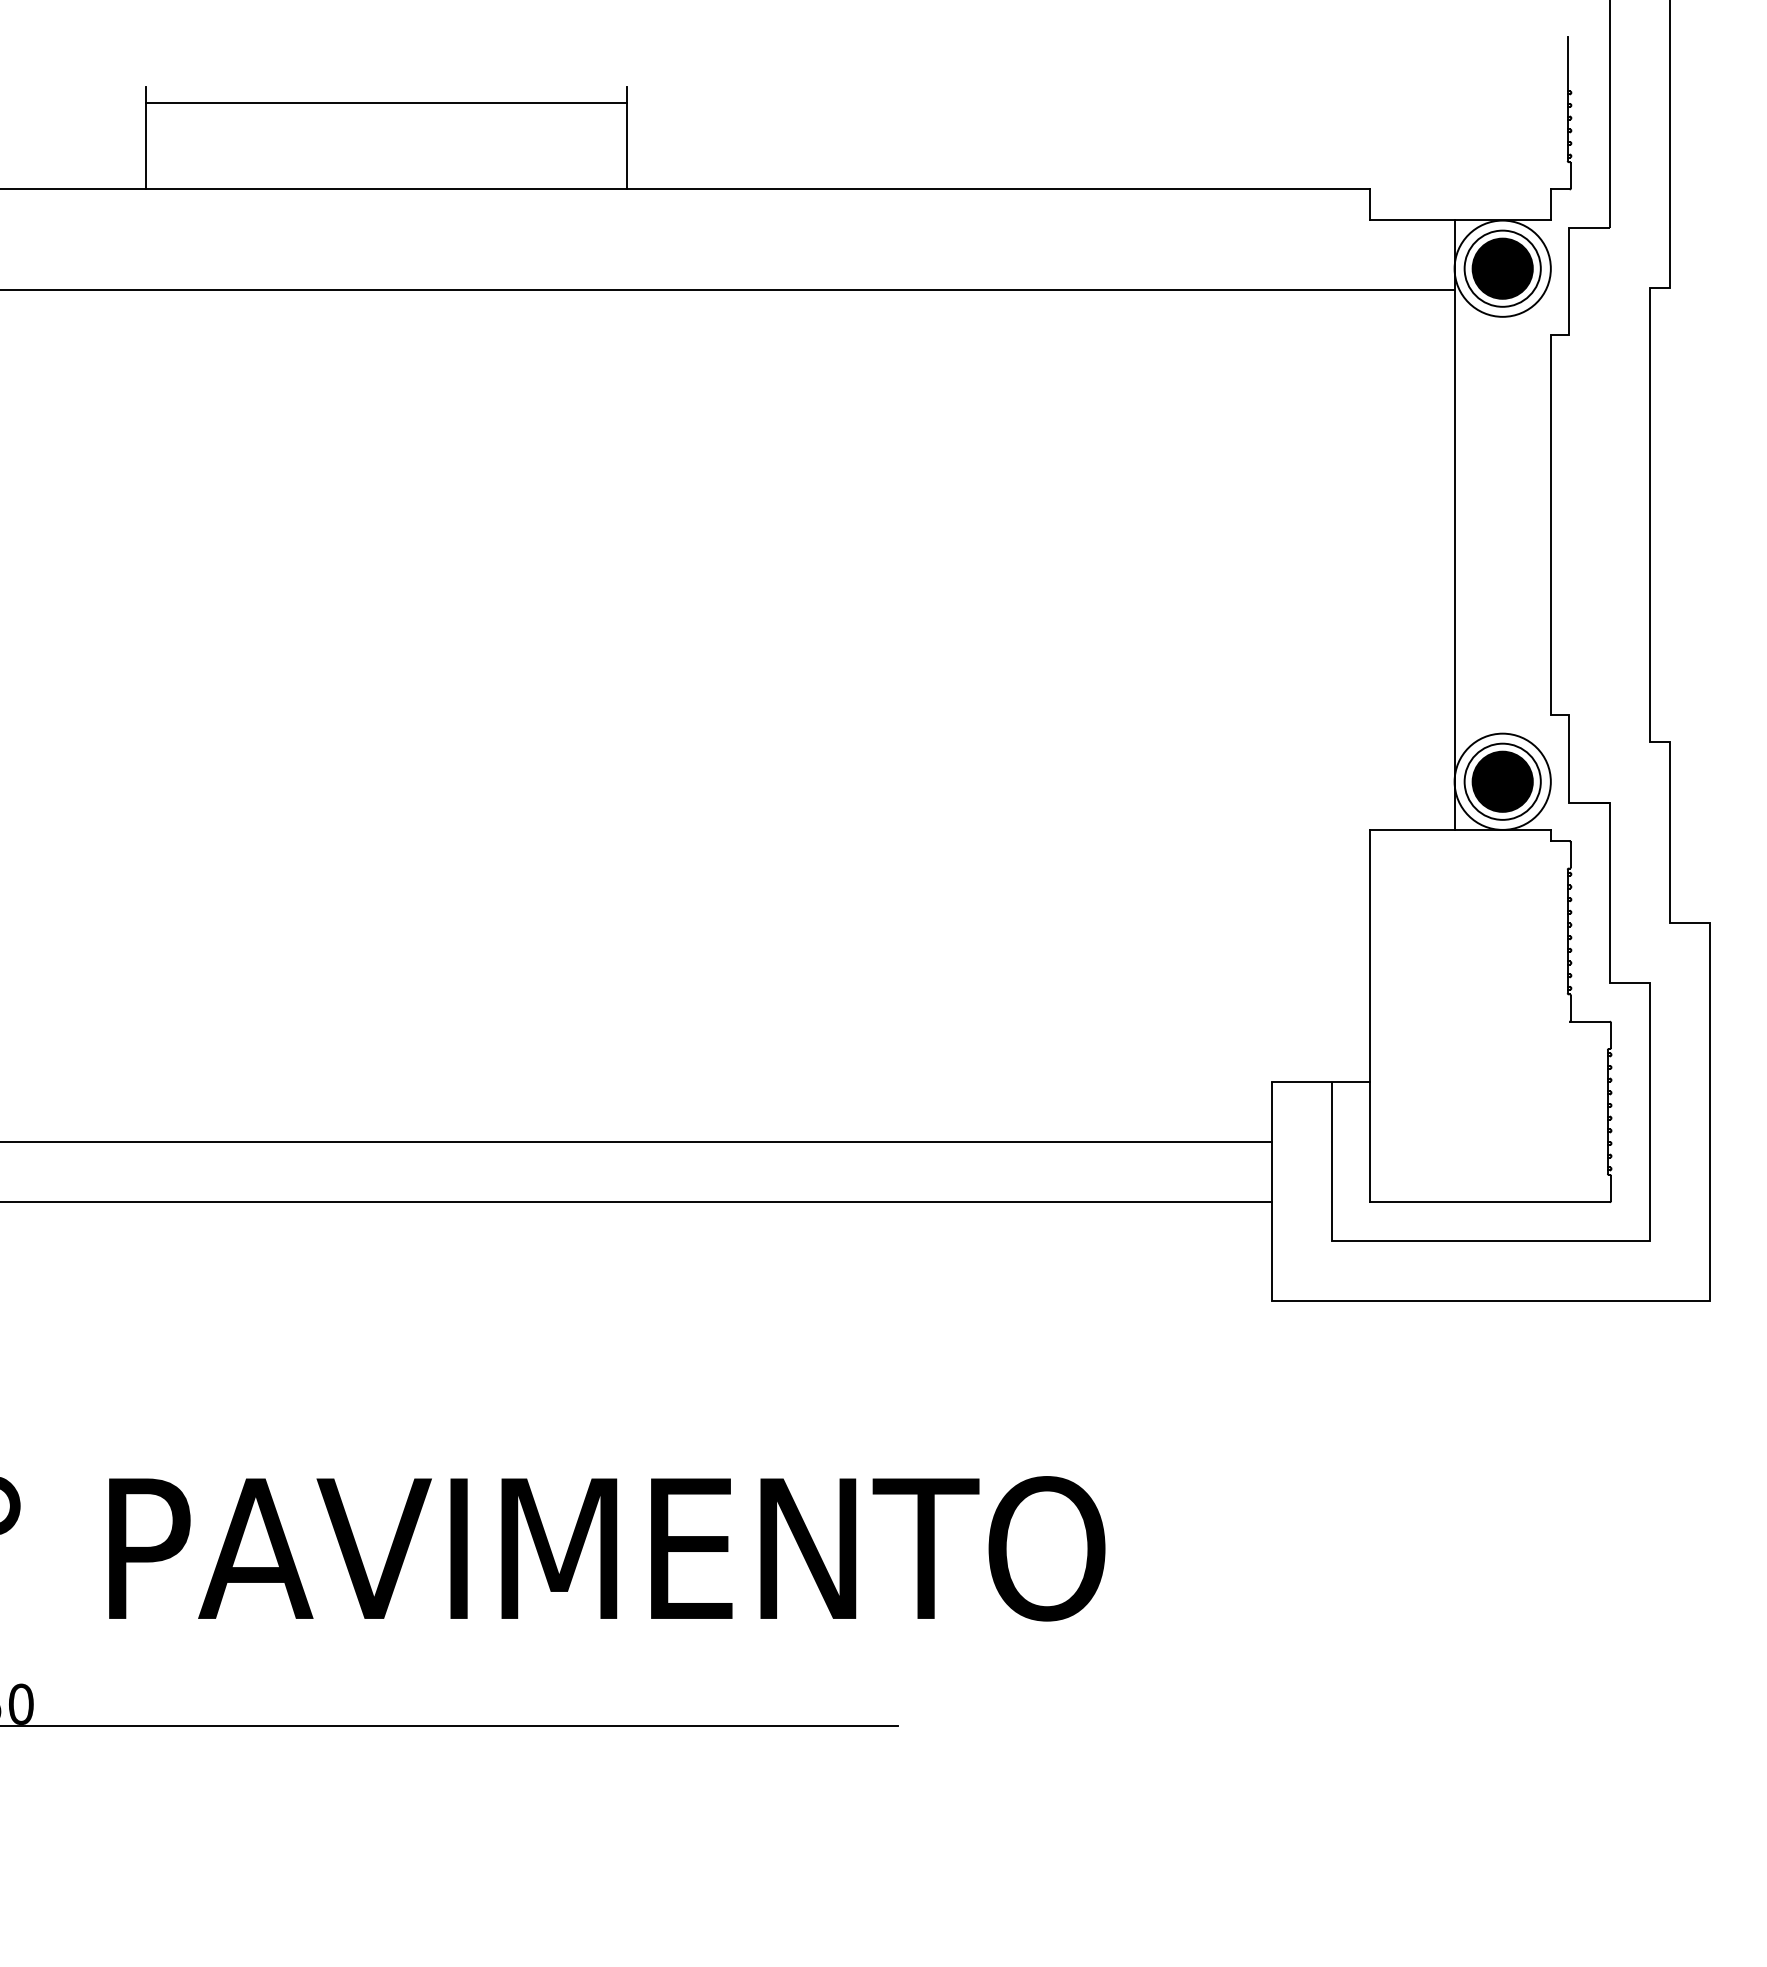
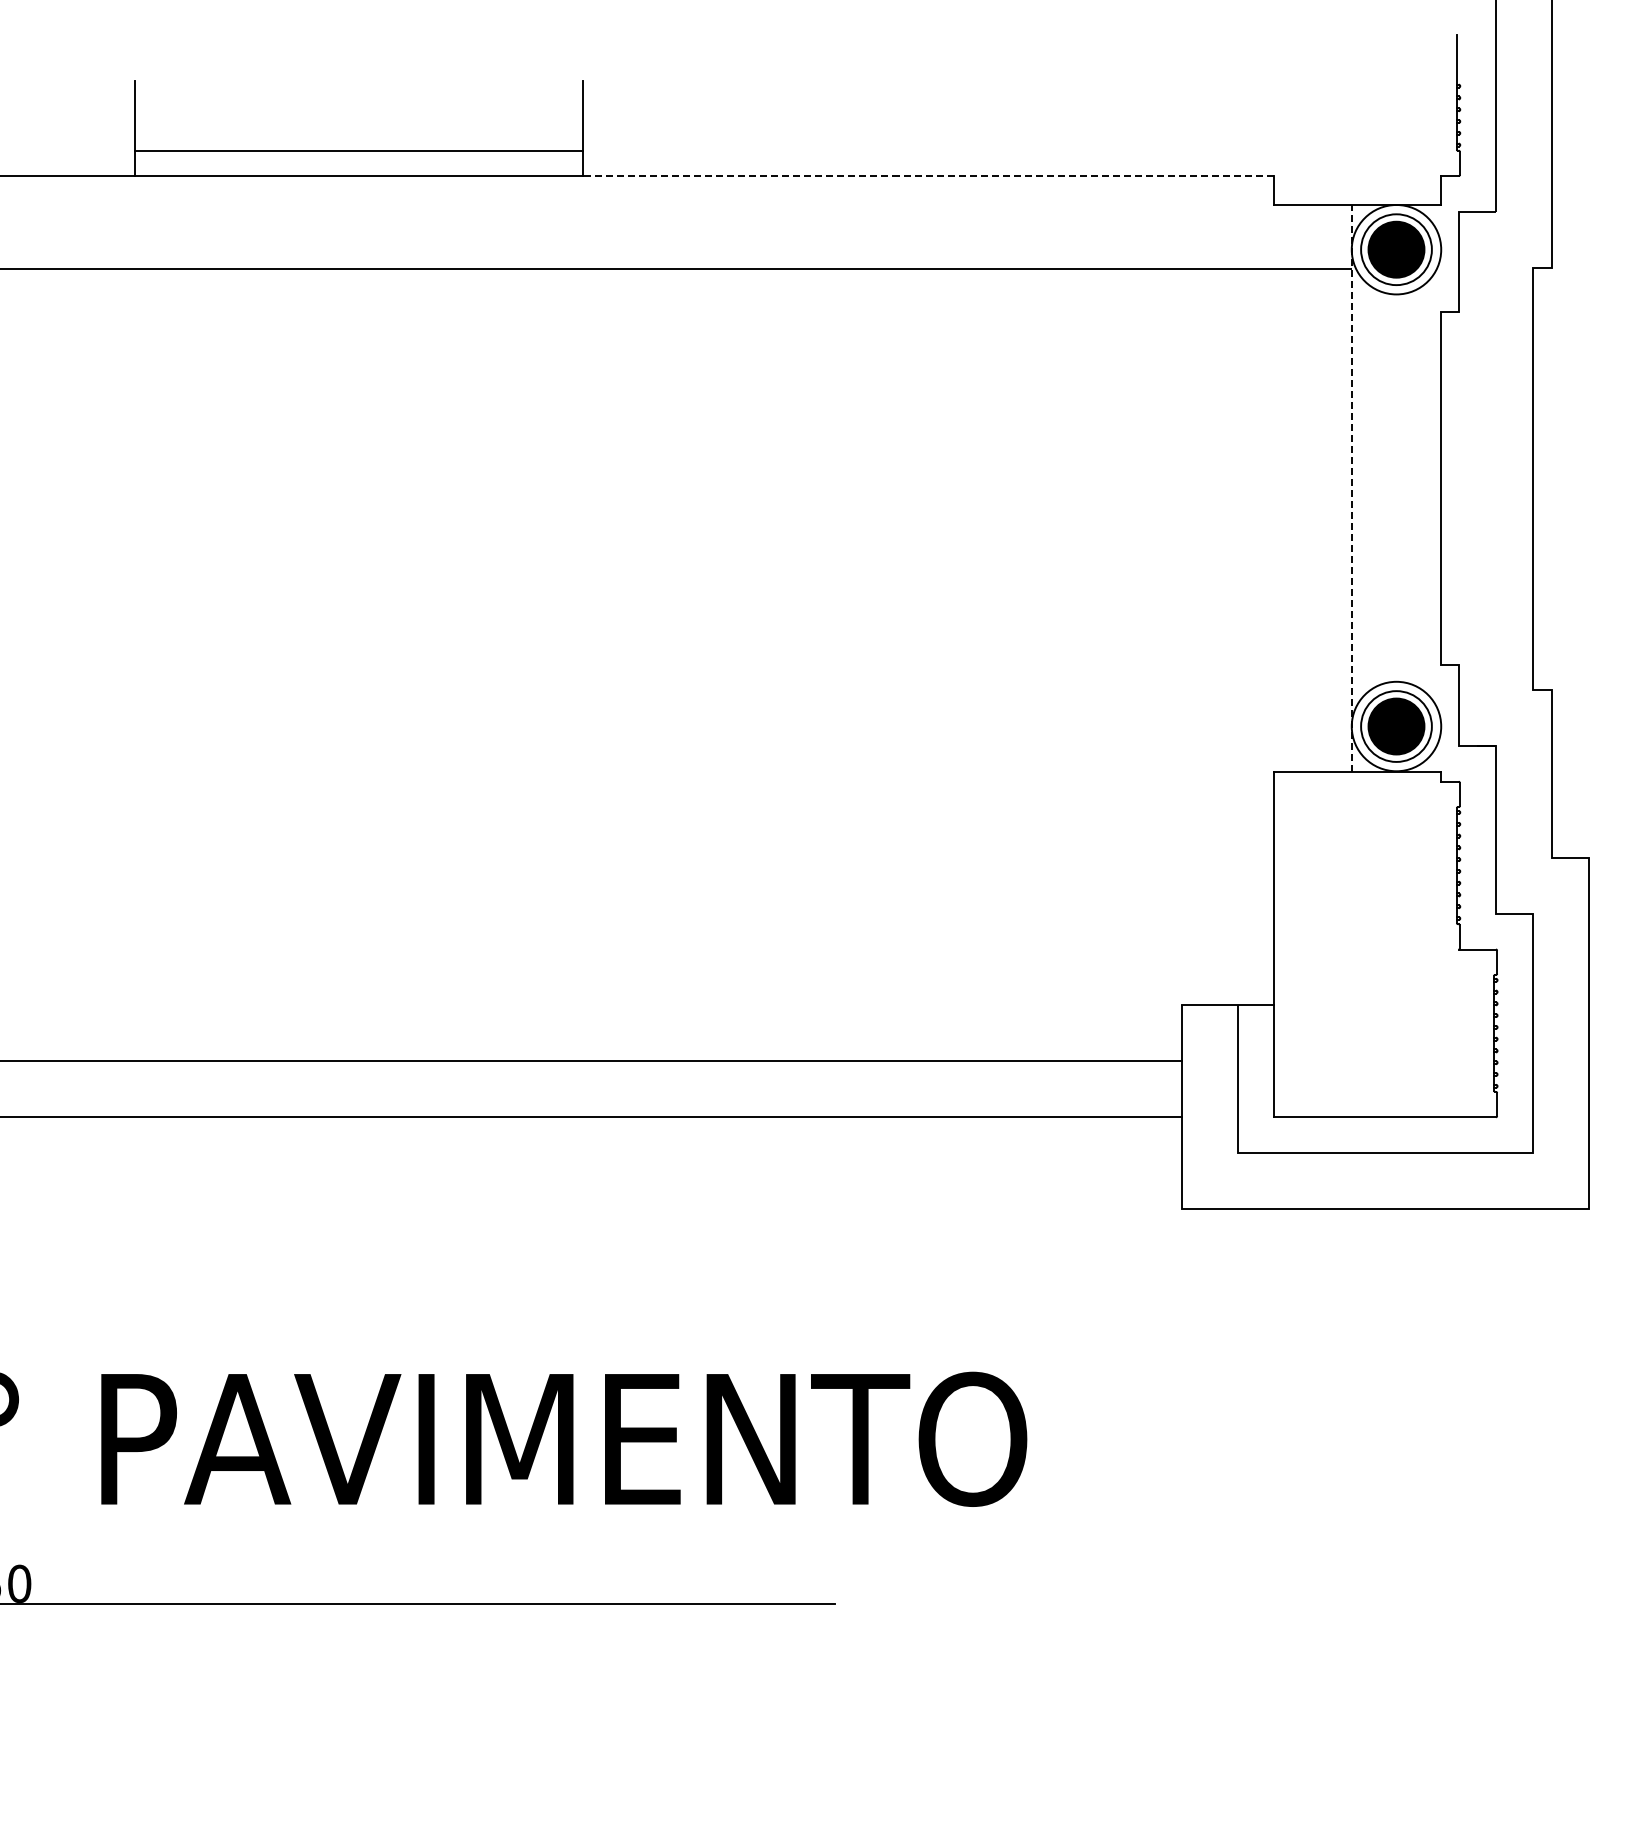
line: (385, 102) -> (358, 150), moved
line: (998, 189) -> (927, 176), solid -> dashed
line: (1454, 524) -> (1351, 487), solid -> dashed

